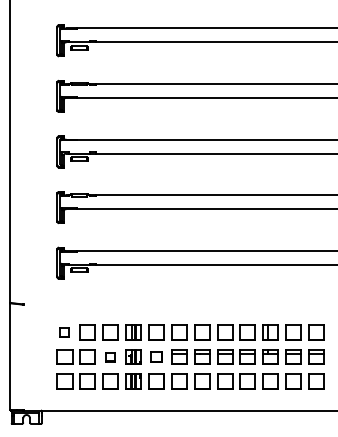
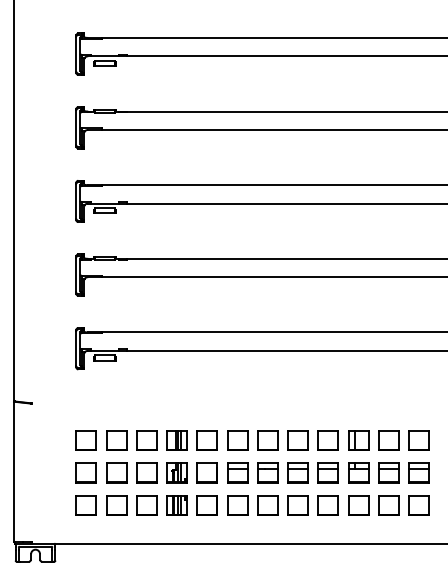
part: (64, 332) -> (85, 440), size x1.67
part: (110, 356) -> (146, 472), size x1.67
part: (155, 356) -> (206, 472), size x1.43

